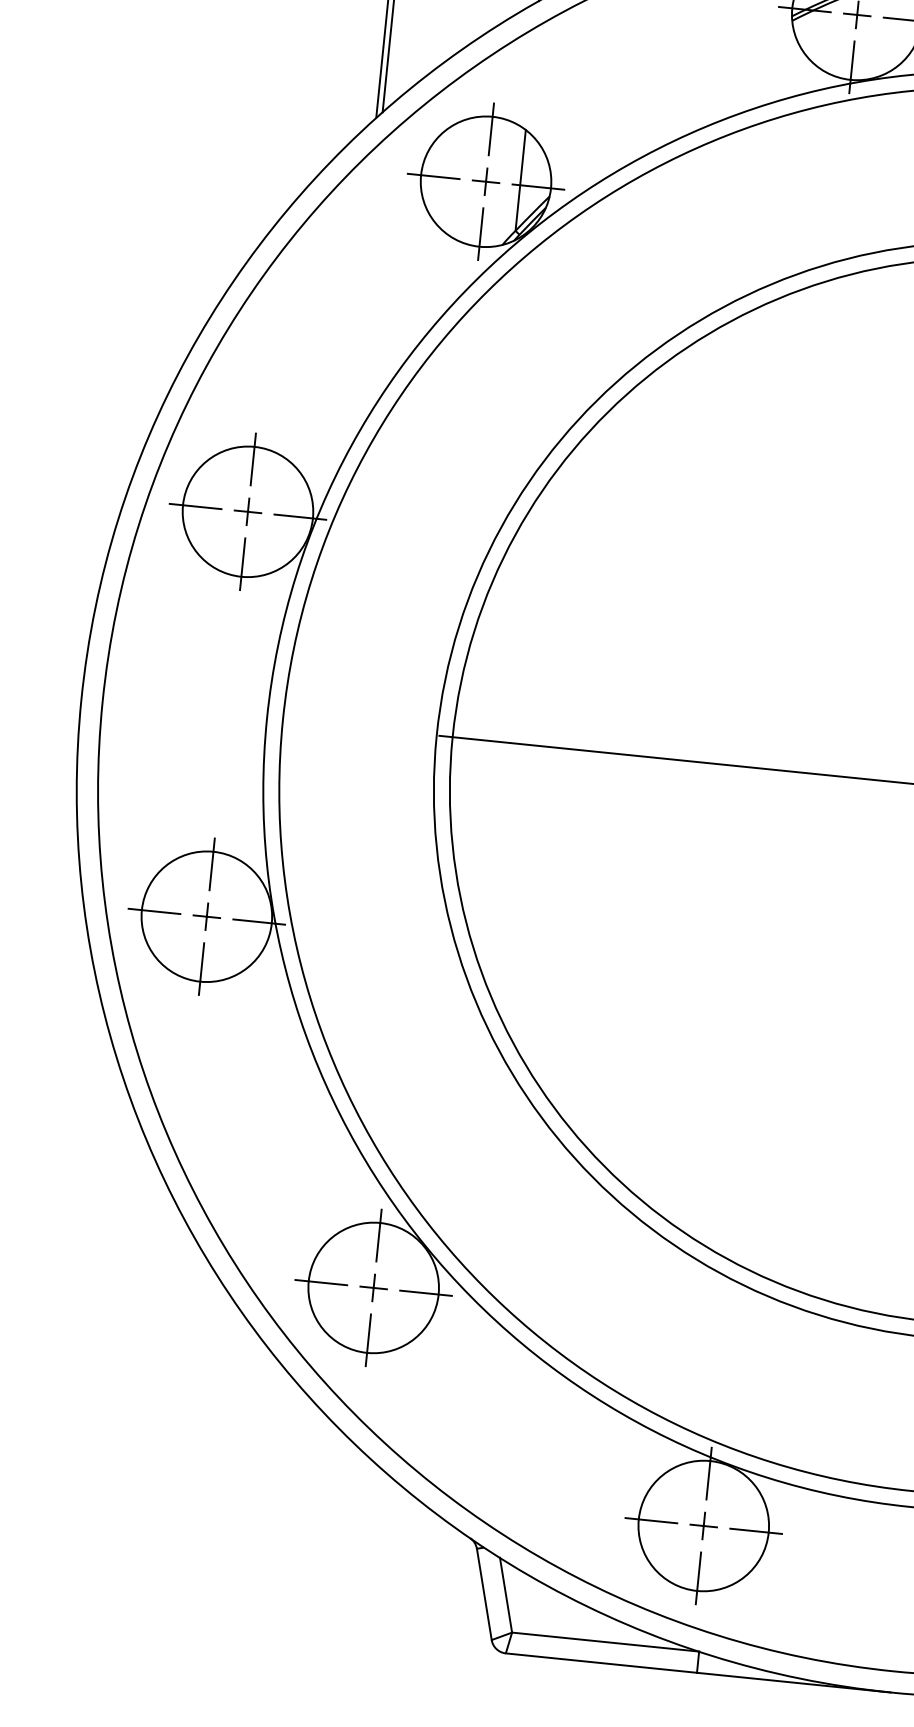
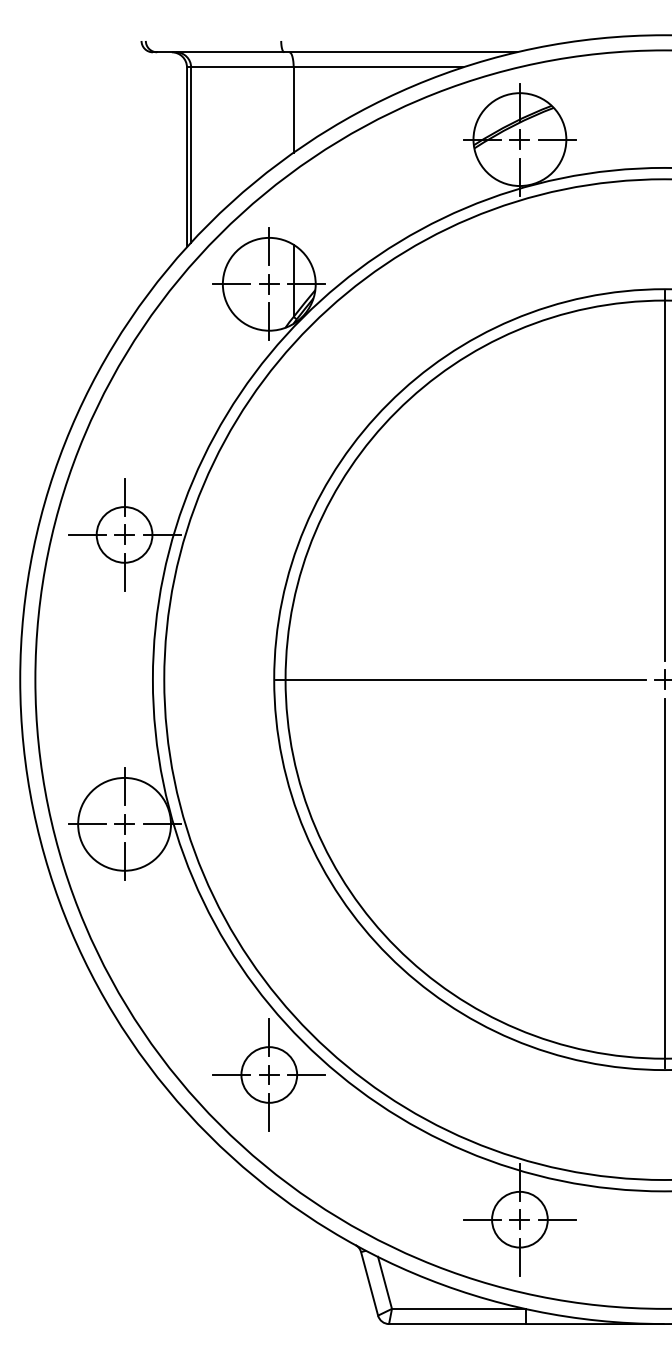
circle: (247, 511) -> (124, 534), size x0.6
circle: (372, 1287) -> (268, 1074), size x0.6
circle: (703, 1525) -> (519, 1219), size x0.6

